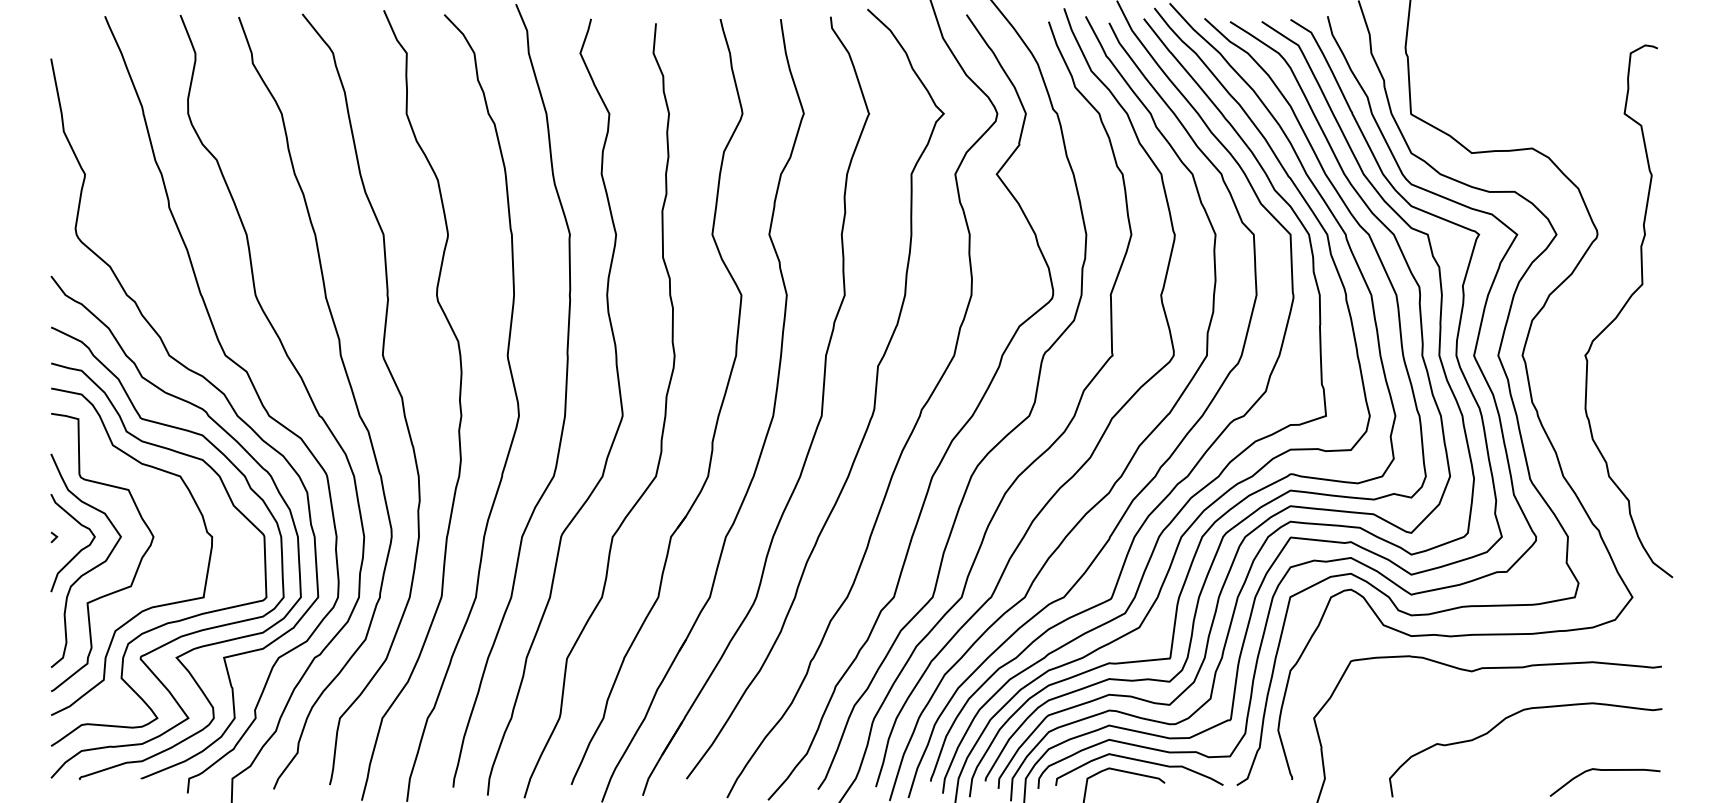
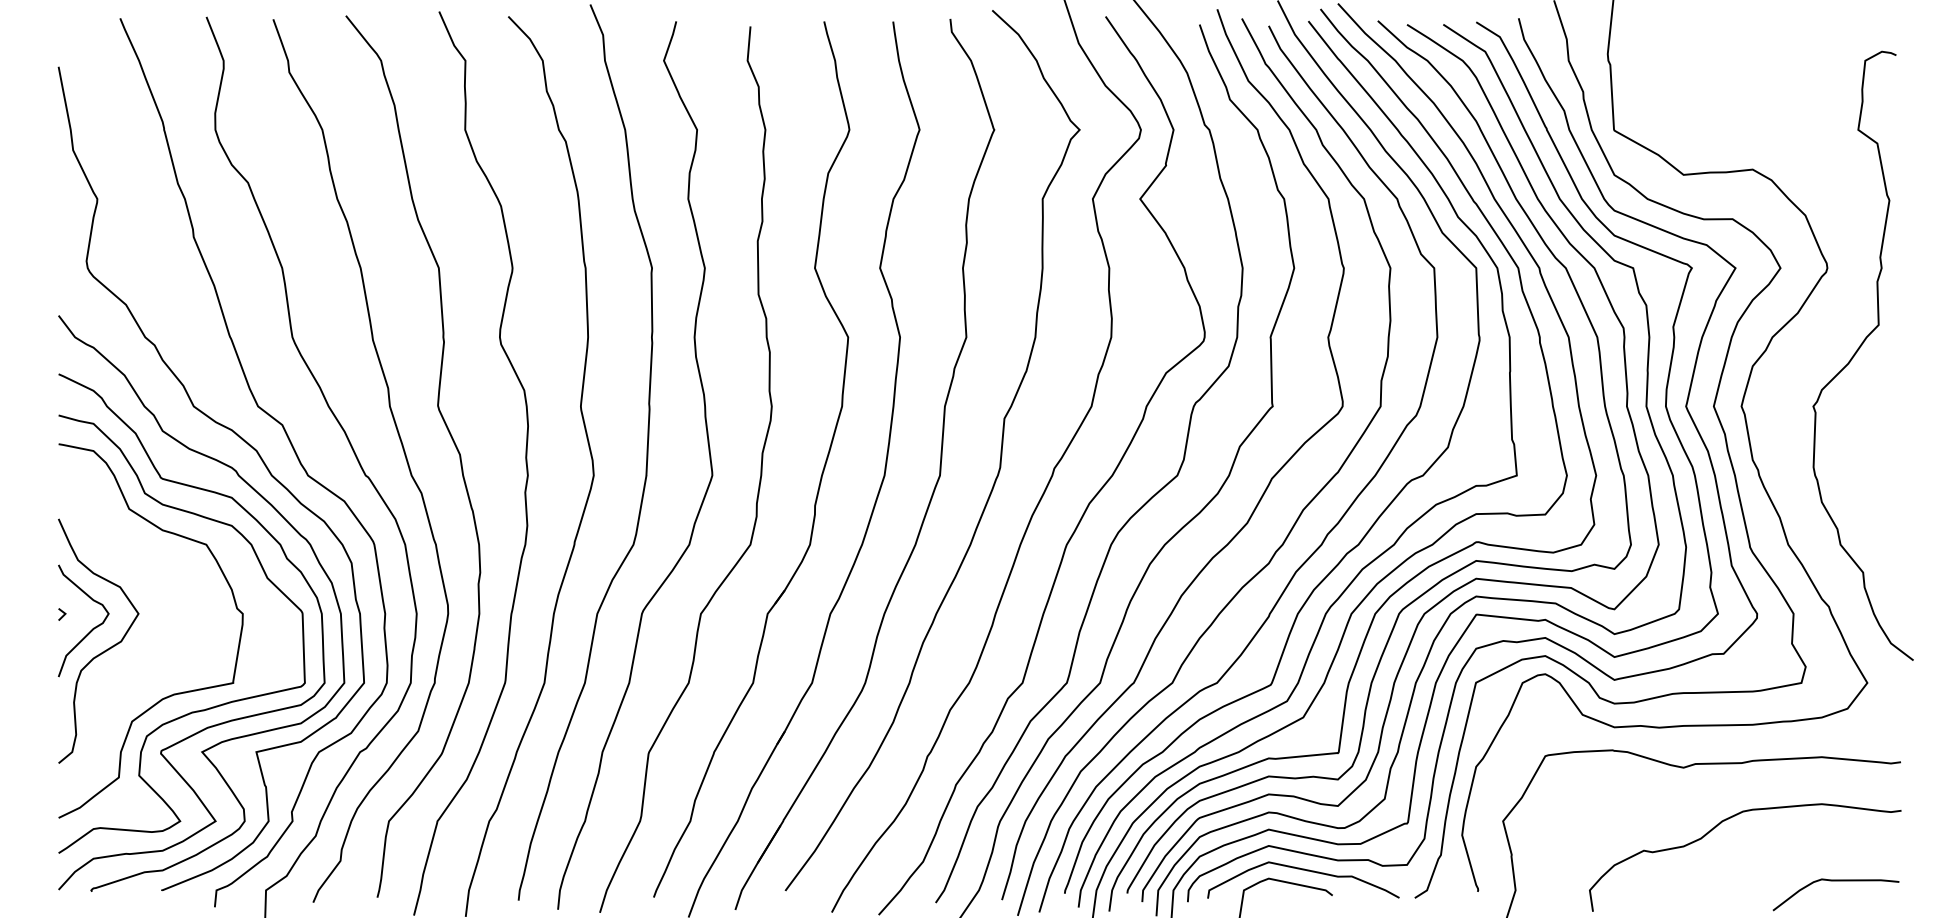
curve: (138, 564) -> (158, 645), removed

